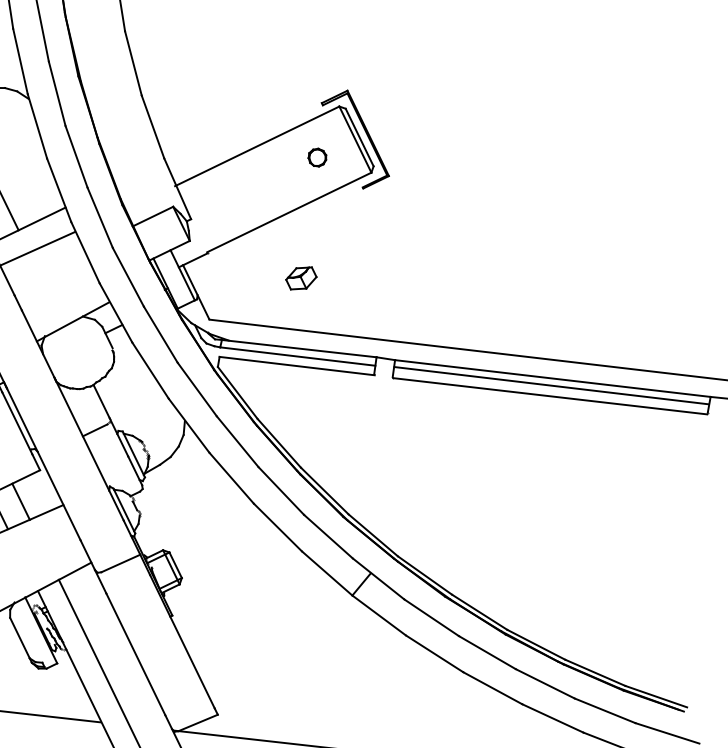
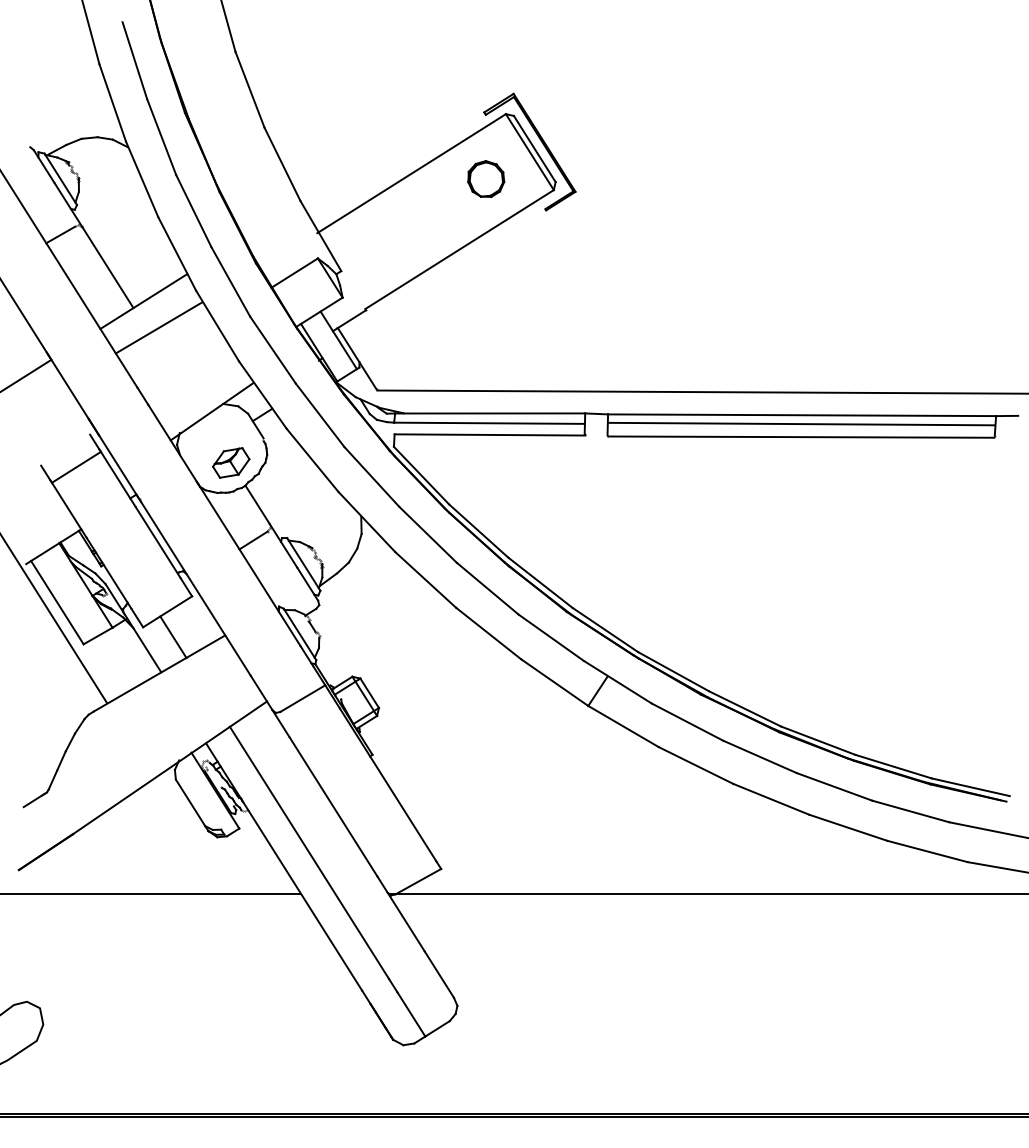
part: (317, 157) -> (486, 178), size x1.67
part: (300, 277) -> (230, 462), moved

